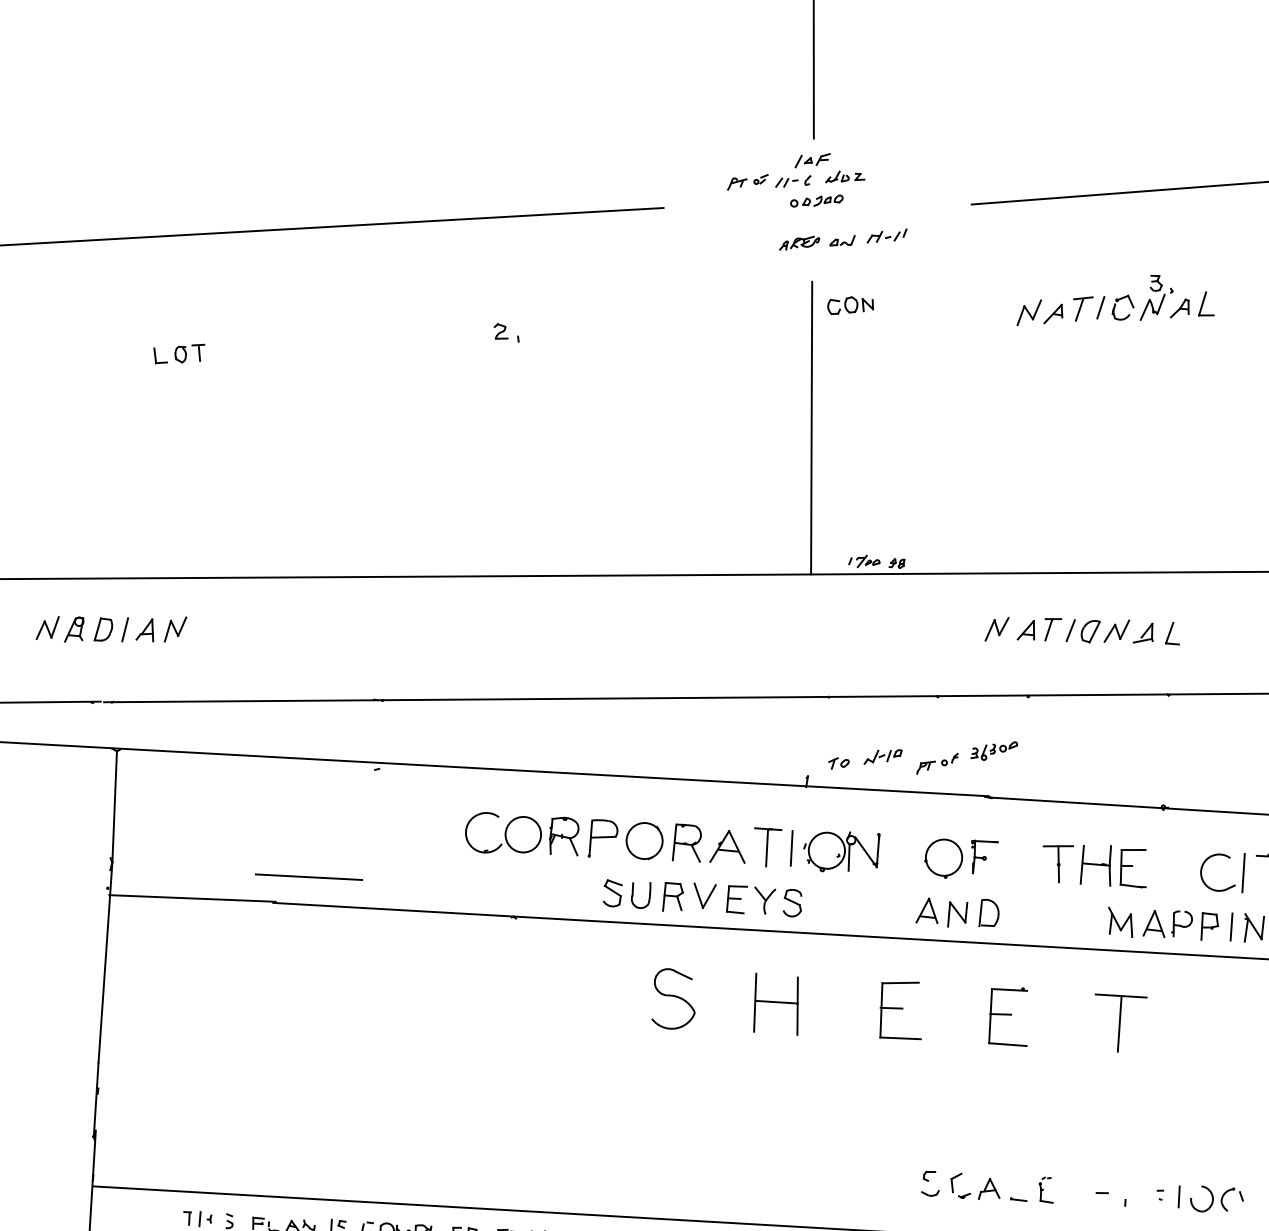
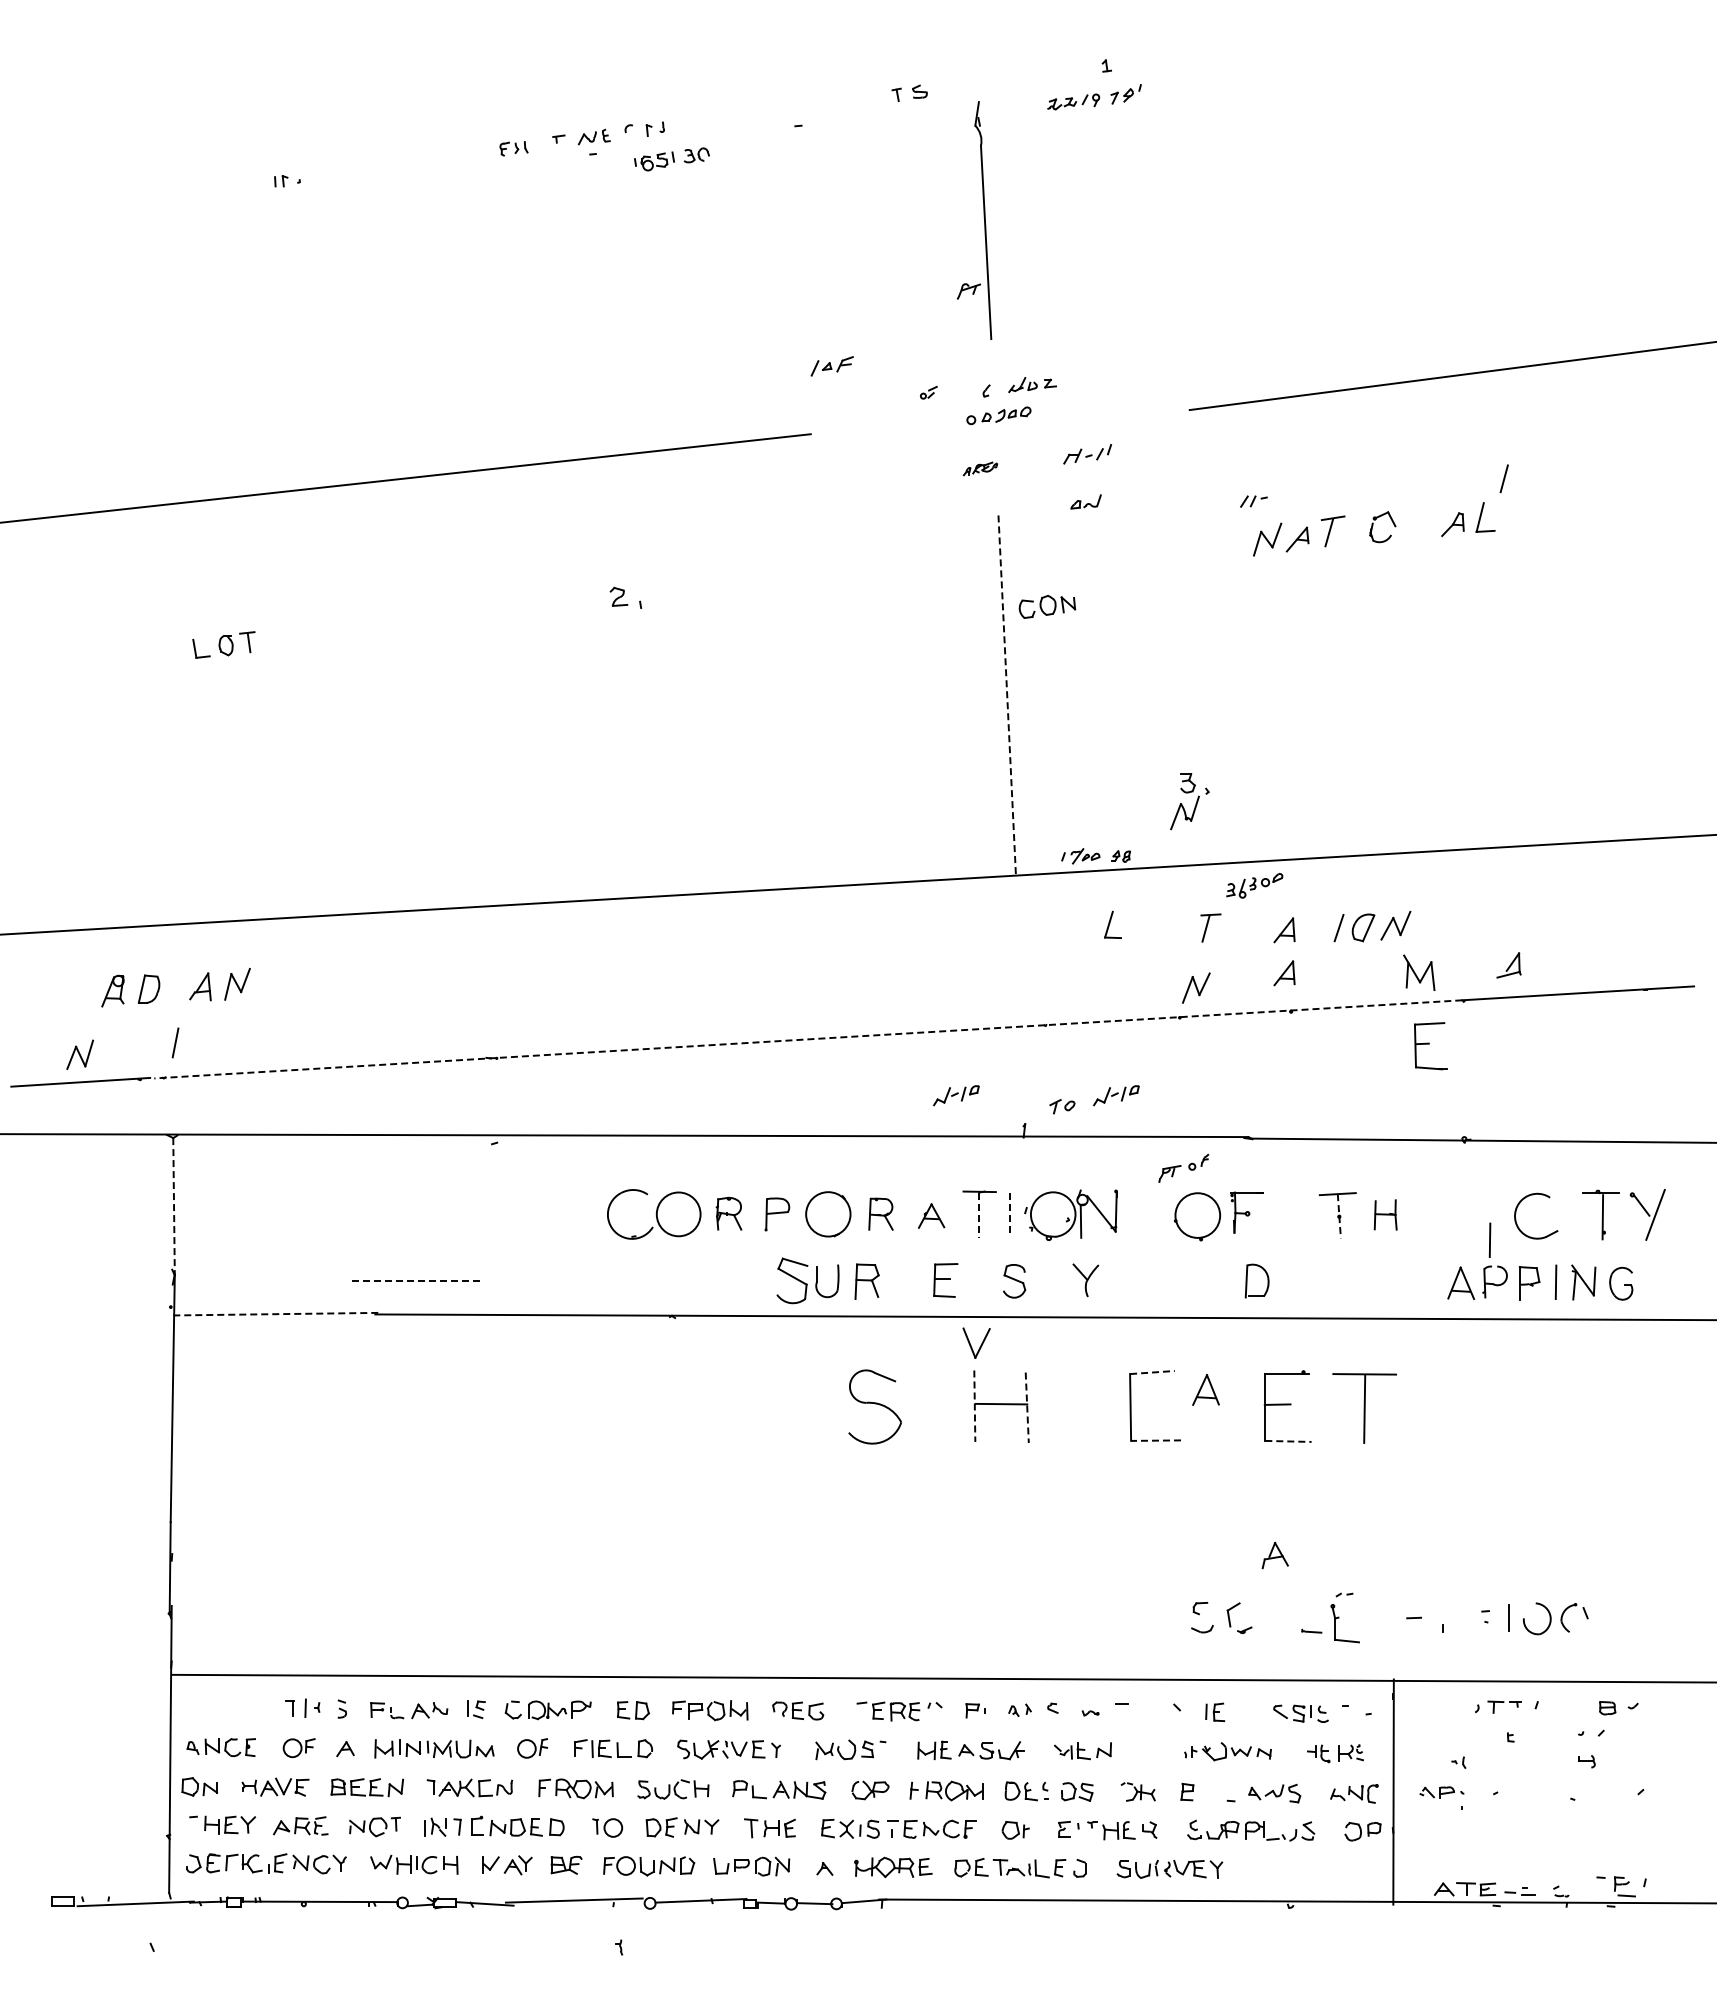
part: (812, 160) -> (831, 366), moved
part: (786, 182) -> (1253, 501), moved
part: (736, 184) -> (968, 291), moved
part: (842, 240) -> (1085, 501), moved
part: (799, 242) -> (980, 468), size x0.7
part: (1161, 300) -> (1195, 803), moved
part: (850, 305) -> (1047, 606), moved
line: (1100, 307) -> (1503, 478), moved
line: (811, 428) -> (1007, 695), solid -> dashed
part: (48, 627) -> (80, 1054), moved
part: (997, 628) -> (1196, 987), moved
line: (125, 629) -> (175, 1042), moved
part: (1052, 629) -> (1210, 927), moved
part: (1143, 633) -> (1508, 965), moved
part: (1172, 633) -> (1112, 924), moved
part: (1024, 665) -> (1284, 973), added
line: (635, 698) -> (807, 1039), solid -> dashed
part: (753, 750) -> (956, 1095), added
part: (994, 750) -> (1254, 885), moved
part: (937, 763) -> (1183, 1167), moved
line: (115, 806) -> (174, 1206), solid -> dashed
part: (563, 836) -> (728, 1213), size x0.7
part: (603, 838) -> (777, 1214), size x0.7
part: (686, 843) -> (880, 1214), size x0.7
part: (728, 846) -> (931, 1215), size x0.6
line: (767, 848) -> (979, 1215), solid -> dashed
line: (791, 848) -> (1009, 1214), solid -> dashed
line: (1058, 864) -> (1339, 1216), solid -> dashed
part: (1096, 864) -> (1385, 1214), size x0.6
part: (1133, 868) -> (1430, 1046), moved
line: (1243, 872) -> (1567, 1214), removed
line: (308, 877) -> (417, 1280), solid -> dashed
line: (1179, 889) -> (1489, 1239), added
part: (612, 893) -> (792, 1280), size x1.4
part: (704, 895) -> (976, 1342), moved
line: (192, 898) -> (275, 1314), solid -> dashed
part: (764, 901) -> (1085, 1280), moved
part: (927, 910) -> (1205, 1389), moved
part: (957, 914) -> (1218, 1284), removed
part: (1120, 922) -> (1419, 972), moved
line: (900, 982) -> (1152, 1372), solid -> dashed
line: (754, 1002) -> (974, 1406), solid -> dashed
line: (797, 1006) -> (1027, 1408), solid -> dashed
line: (891, 1007) -> (1142, 1403), removed
part: (1119, 1023) -> (1364, 1408), moved
line: (901, 1038) -> (1156, 1440), solid -> dashed
line: (1007, 1044) -> (1288, 1441), solid -> dashed
part: (988, 1189) -> (1274, 1555), moved
part: (1045, 1189) -> (1344, 1617), size x1.6

